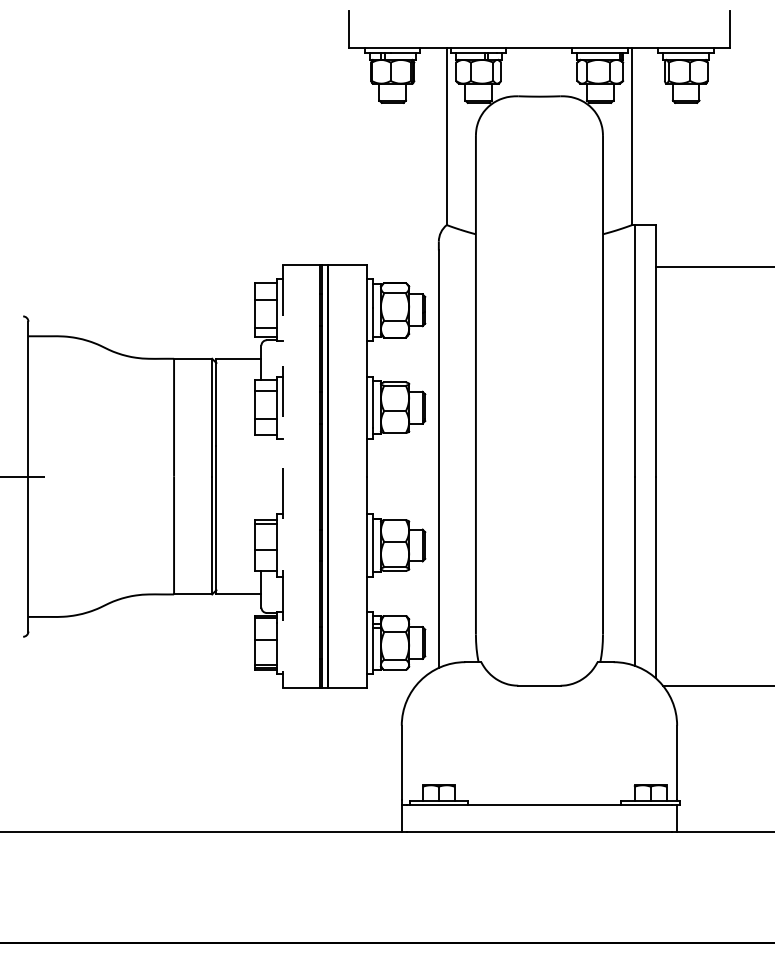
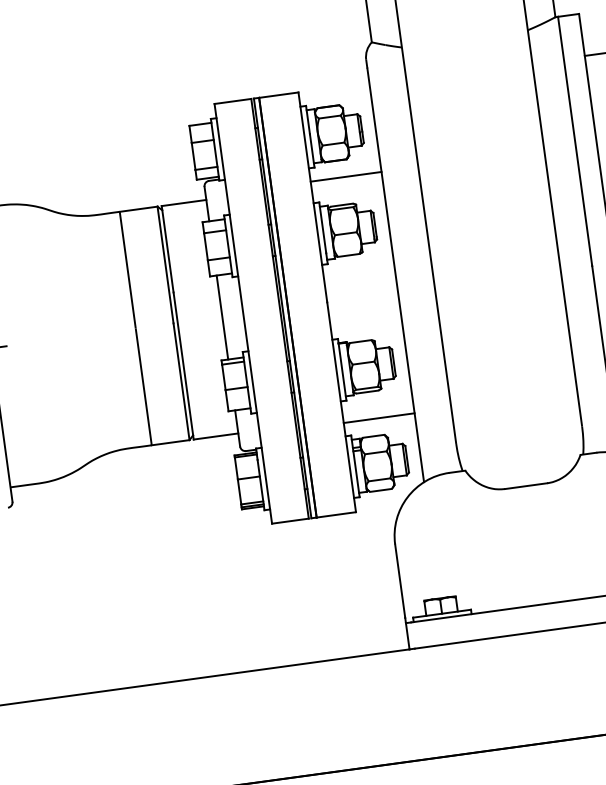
line: (402, 354) -> (345, 176), added
line: (282, 476) -> (243, 313), dashed -> solid
line: (261, 477) -> (222, 317), added
line: (402, 598) -> (378, 418), added

